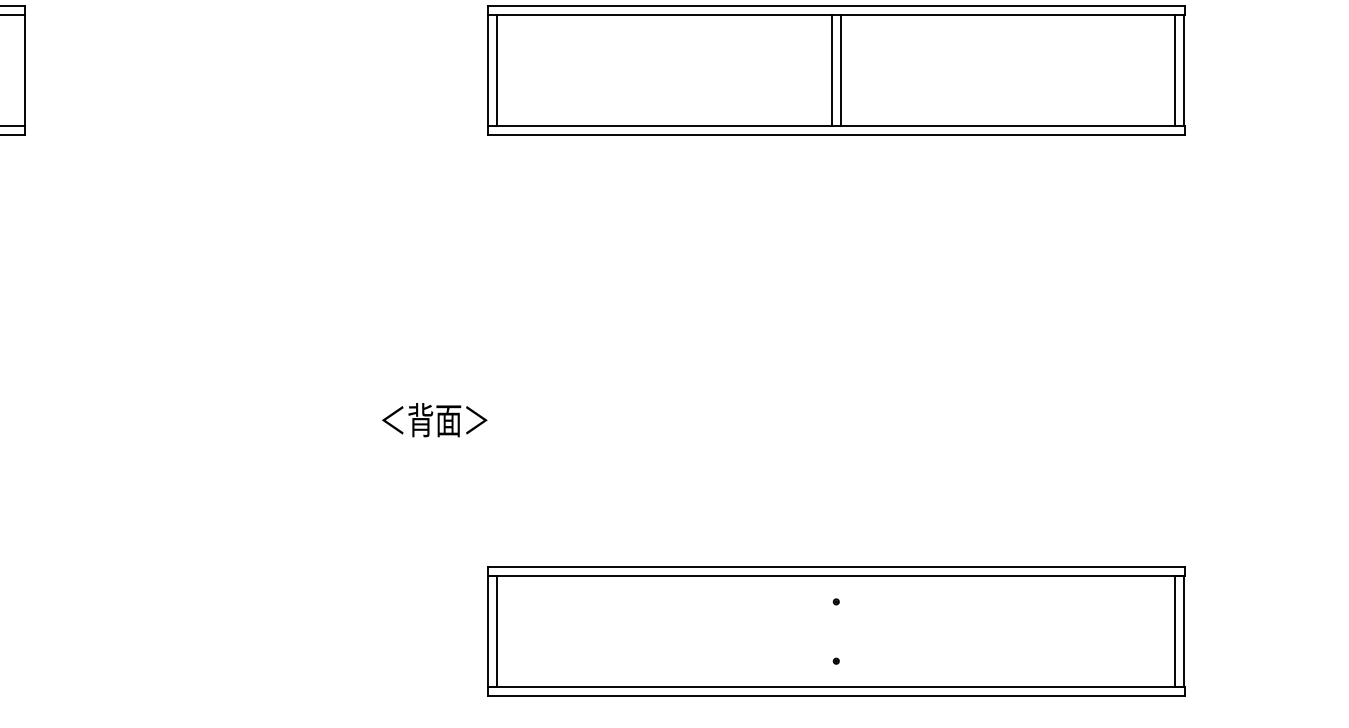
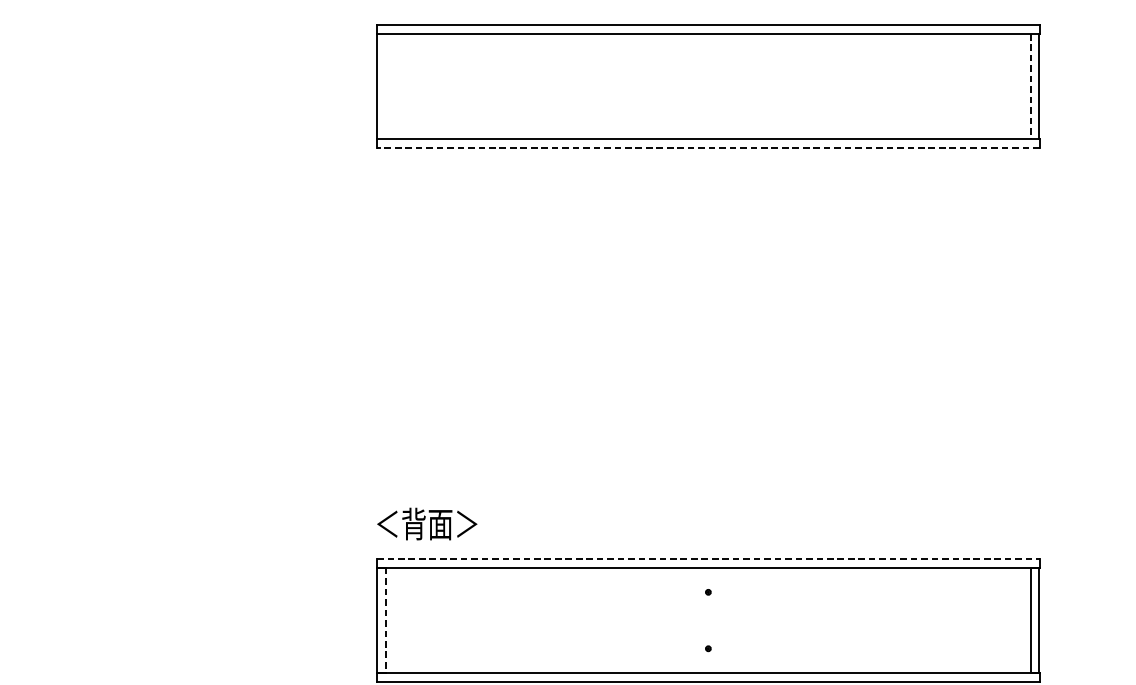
line: (497, 69) -> (386, 85), removed
line: (831, 69) -> (703, 85), removed
line: (840, 69) -> (712, 85), removed
line: (1175, 70) -> (1030, 86), solid -> dashed
line: (835, 134) -> (707, 147), solid -> dashed
text: (434, 420) -> (427, 524), moved
line: (836, 567) -> (708, 559), solid -> dashed
line: (497, 632) -> (386, 621), solid -> dashed

